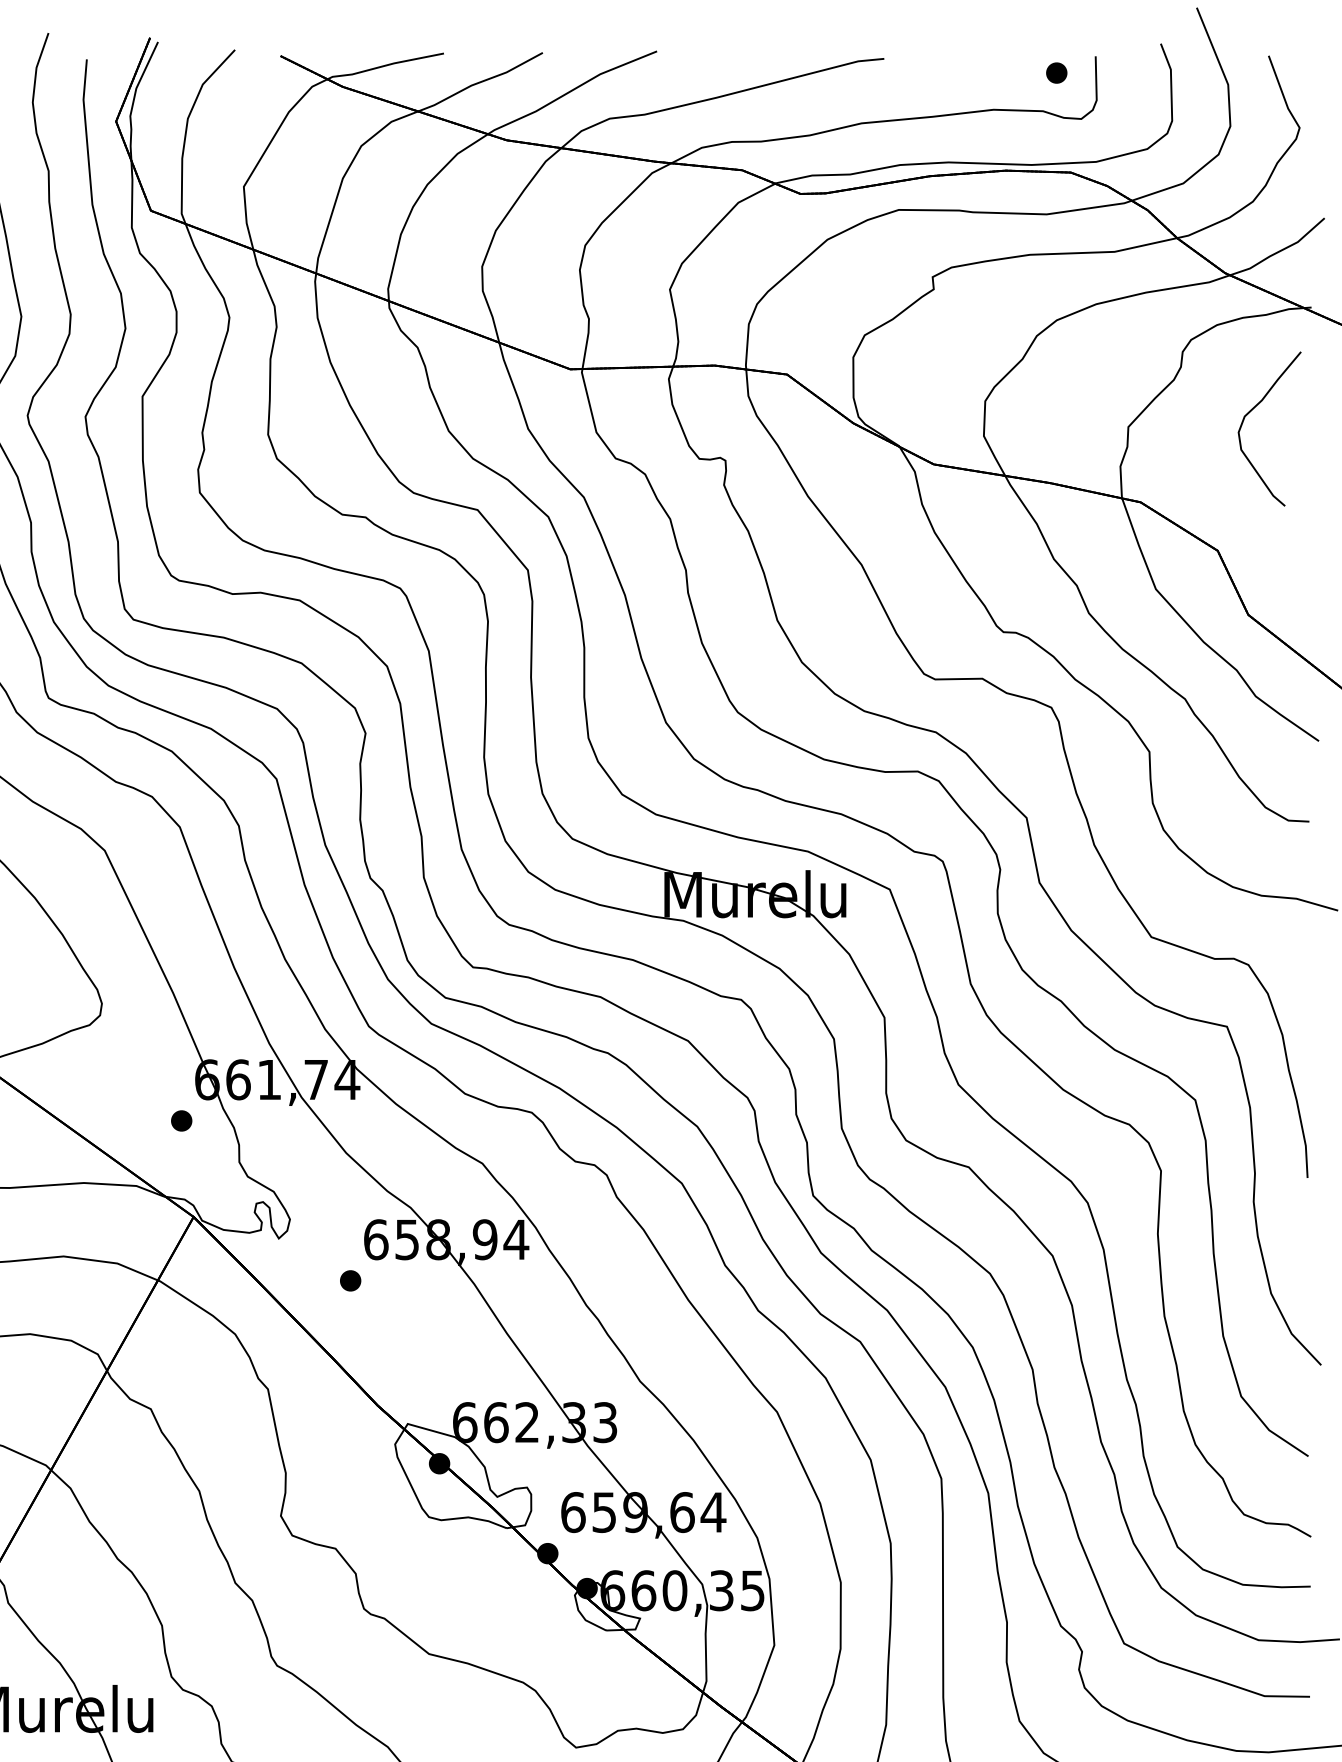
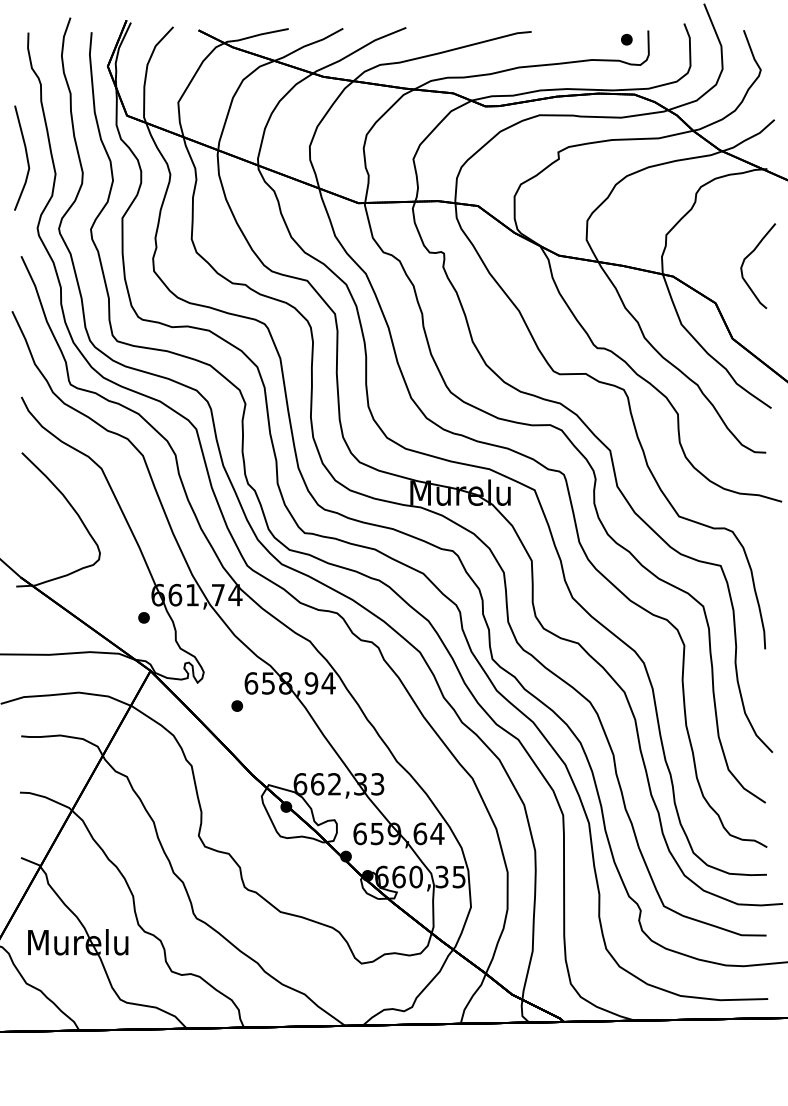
part: (1257, 407) -> (751, 254), moved

